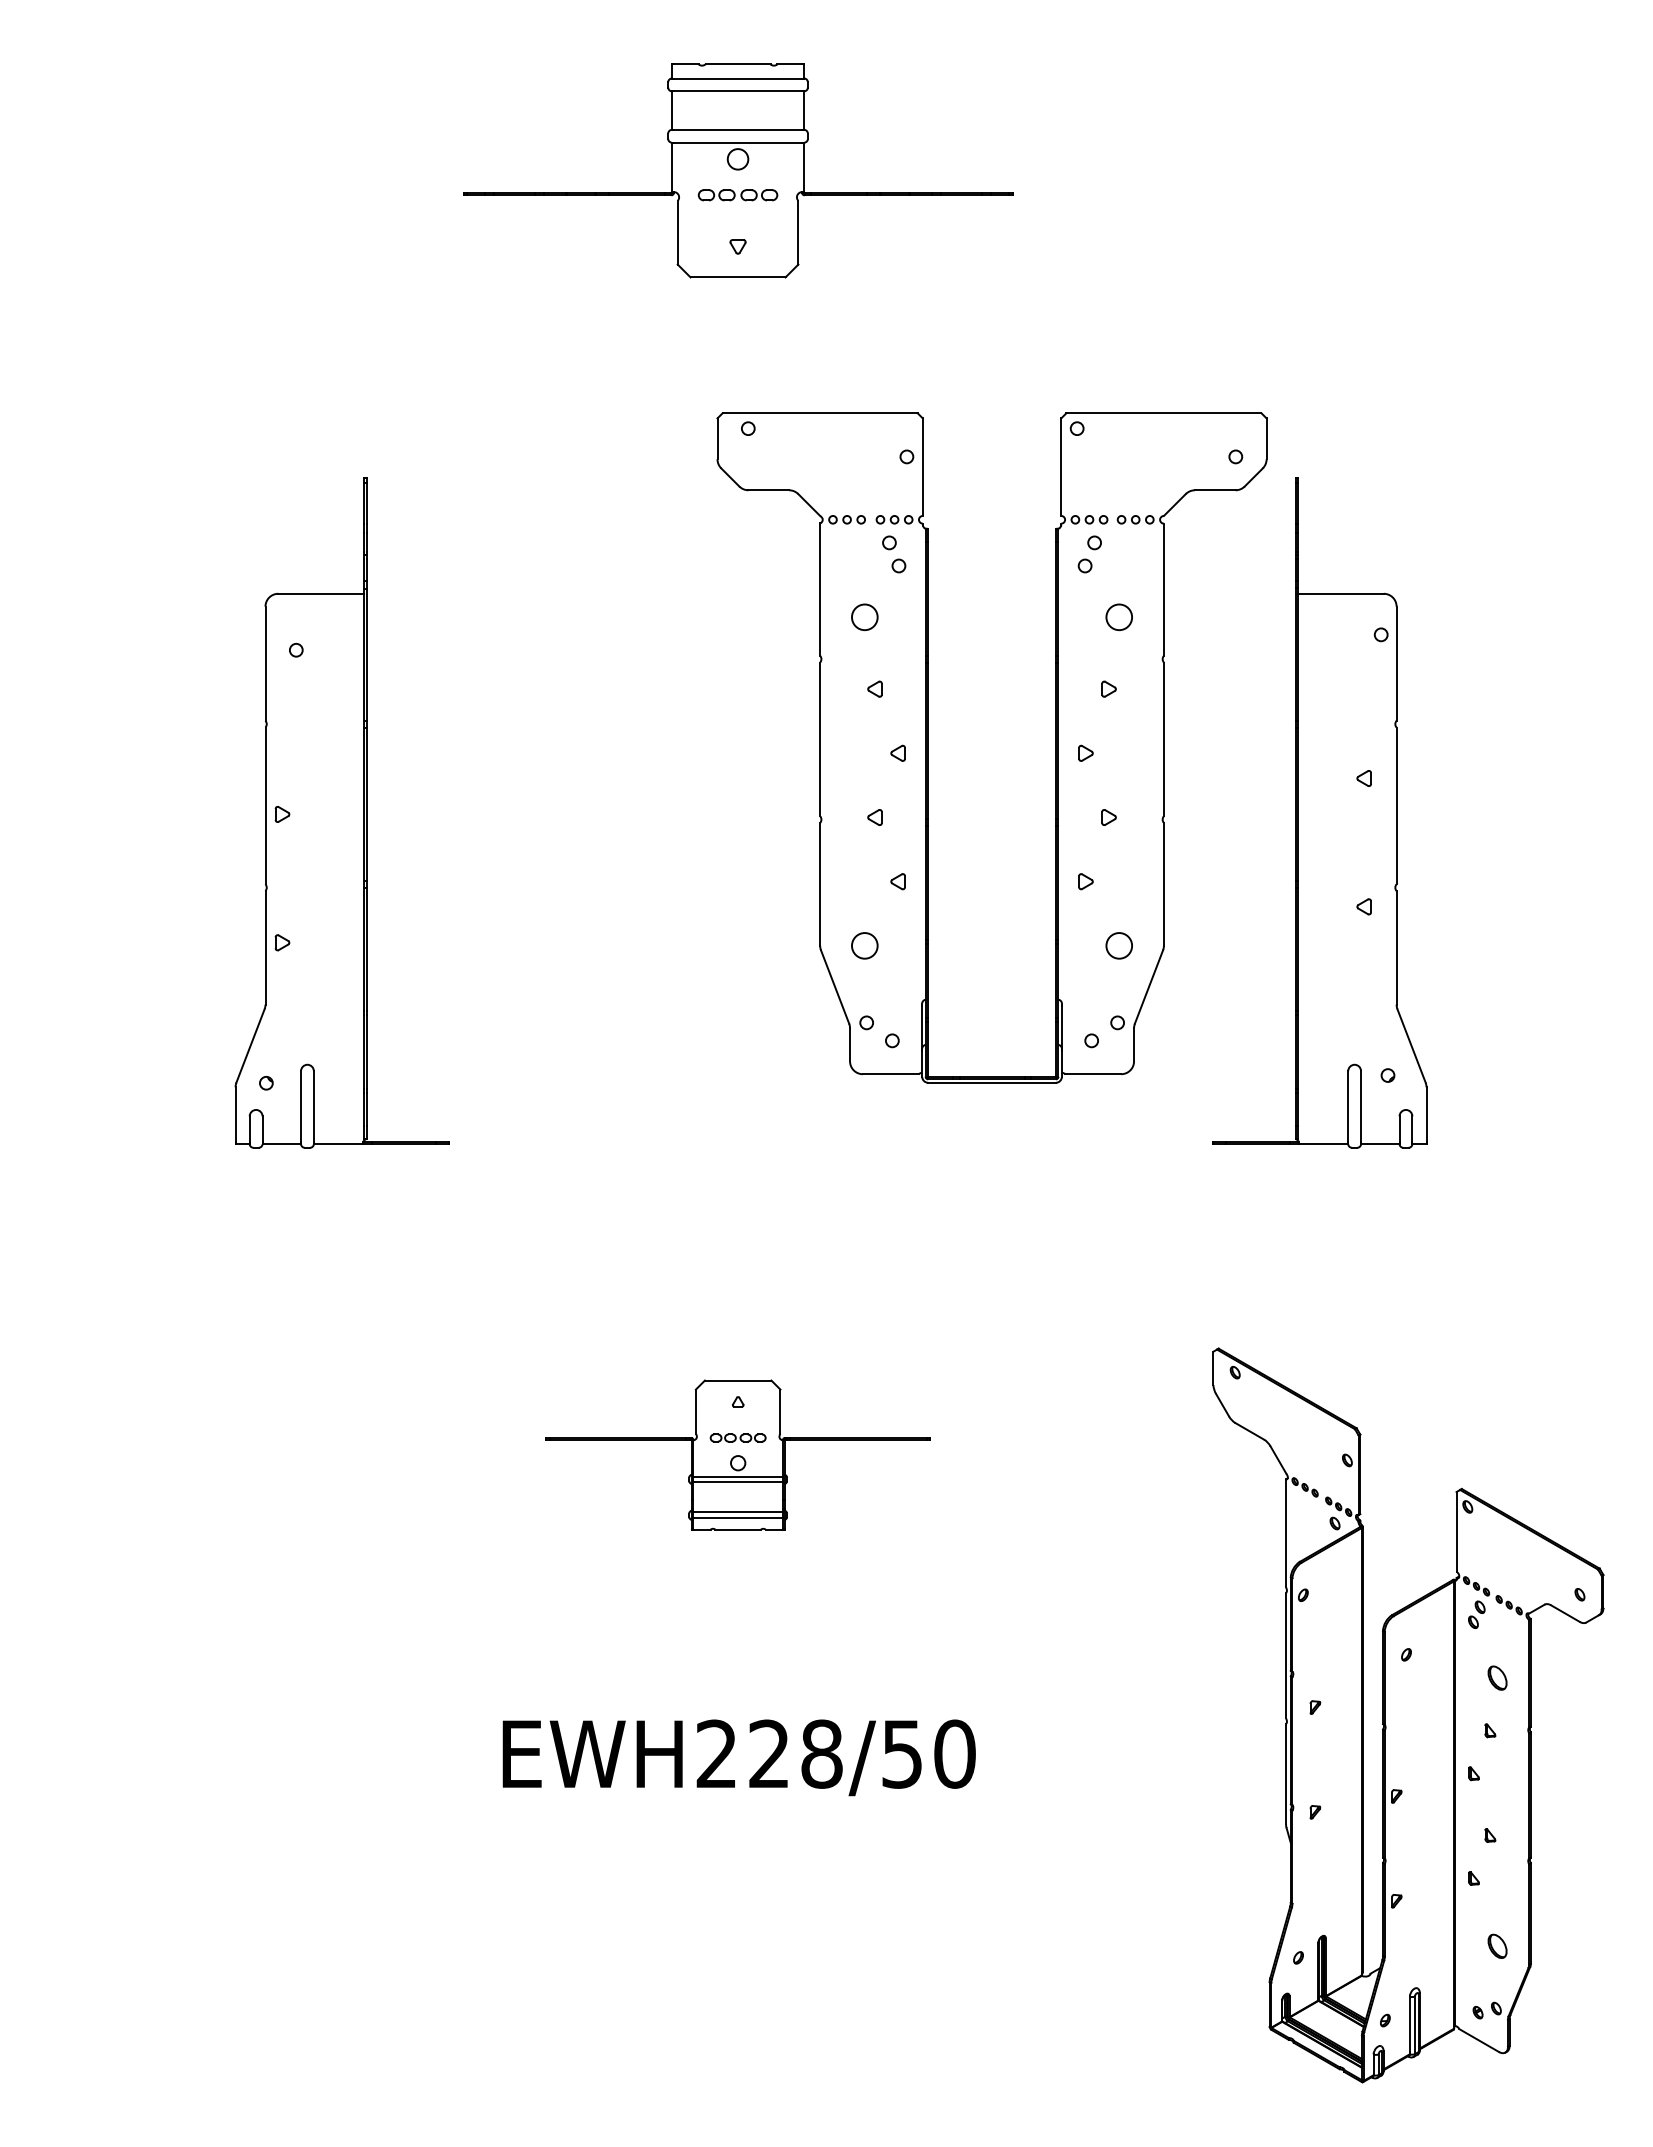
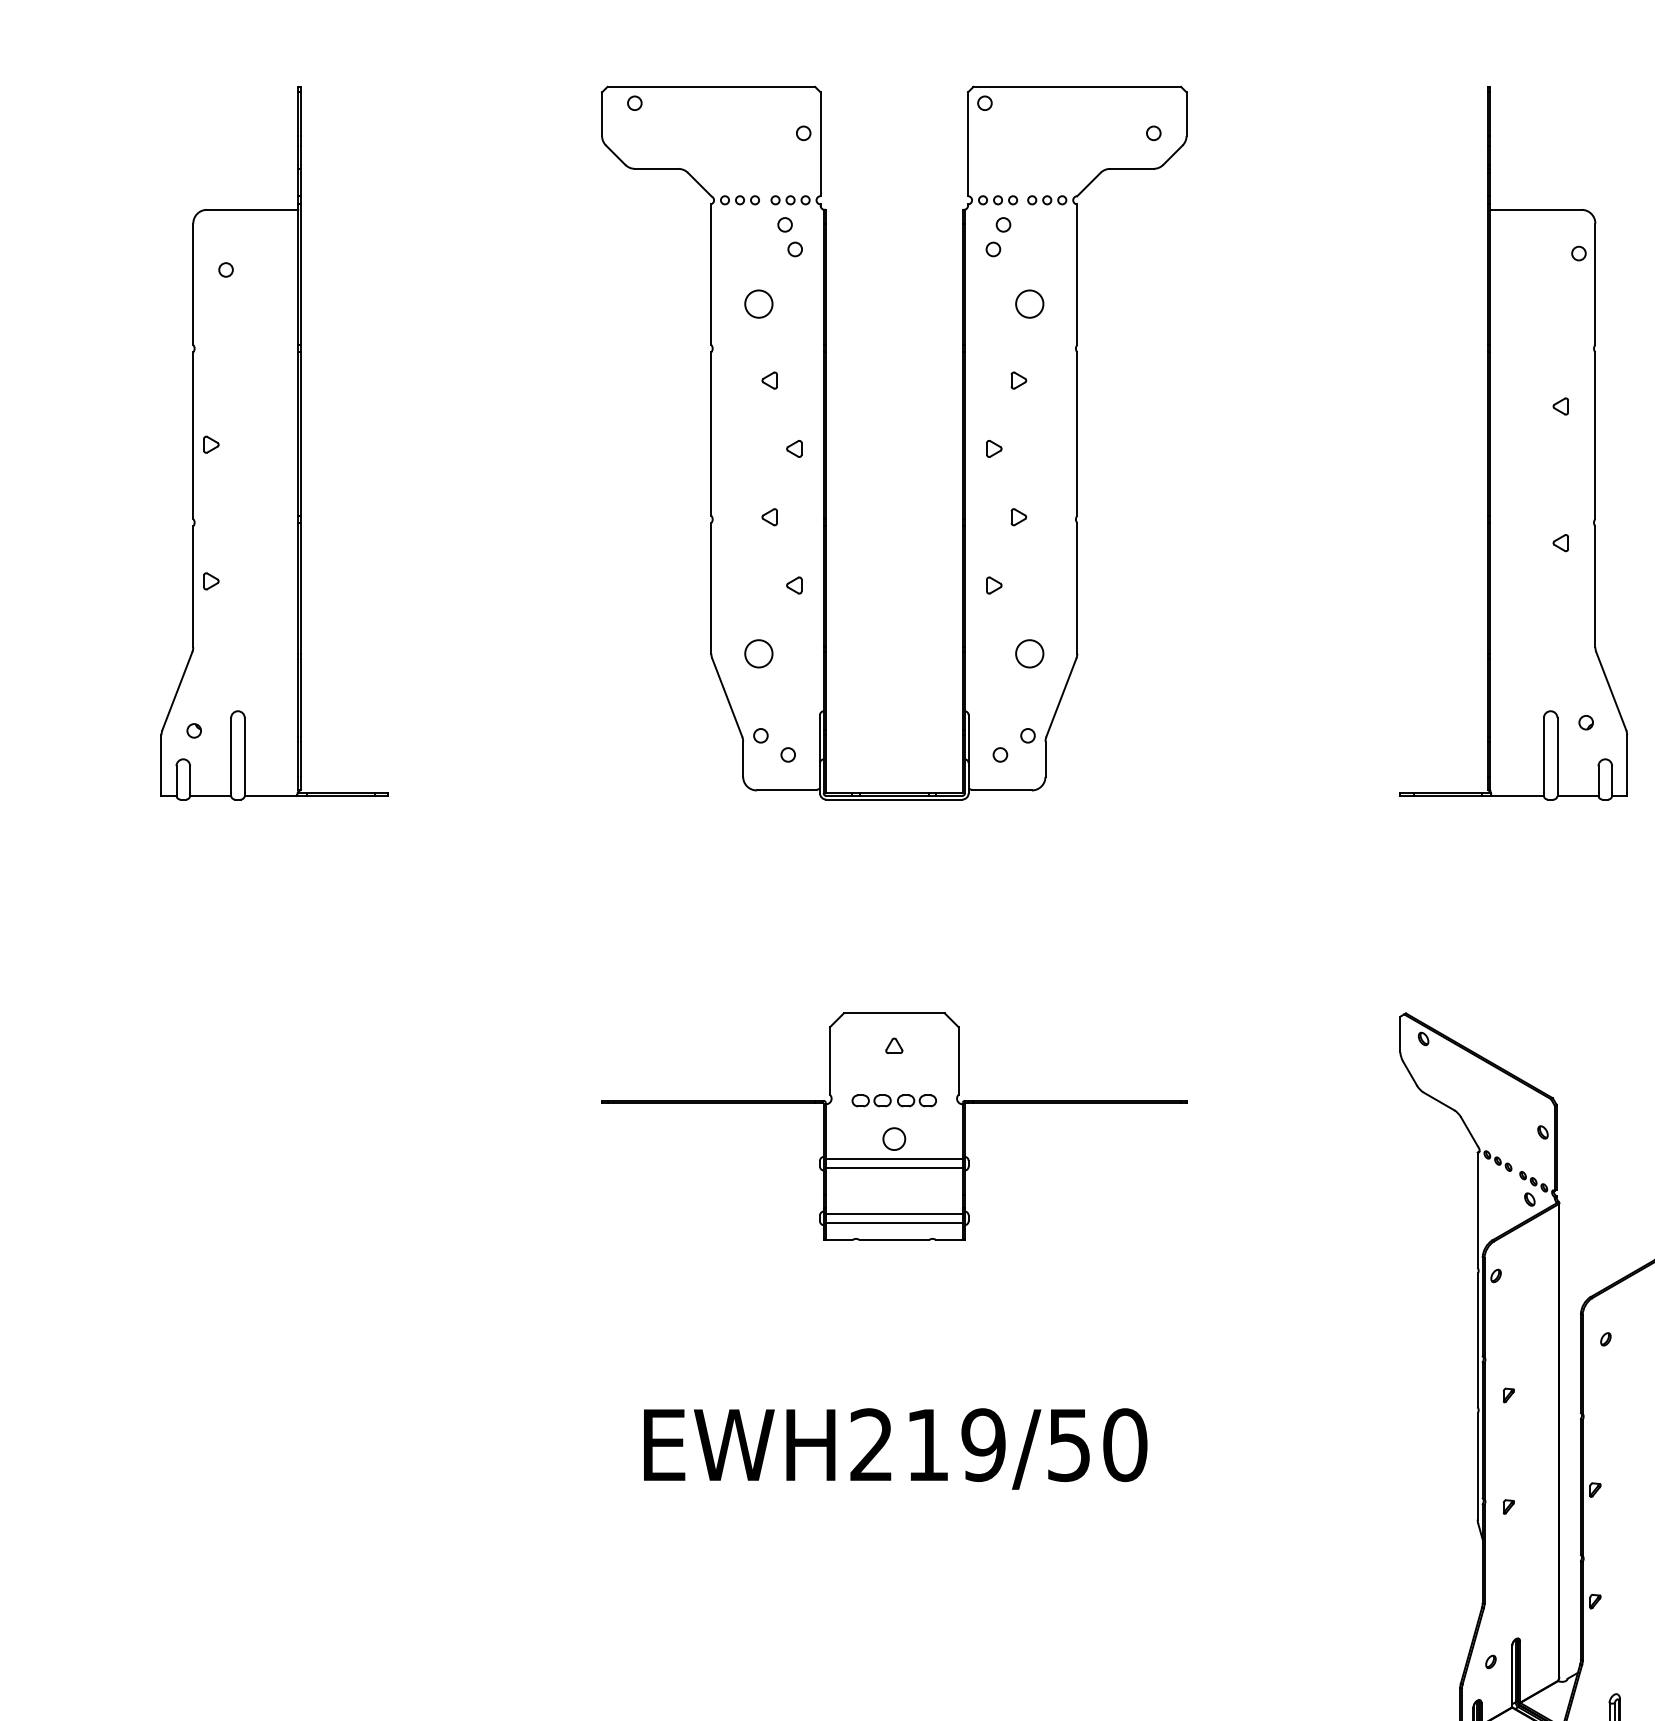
part: (928, 747) -> (826, 442), moved
part: (341, 812) -> (274, 442), moved
part: (738, 1454) -> (894, 1126), size x1.43
text: (795, 1753) -> (955, 1444), EWH228/50 -> EWH219/50

